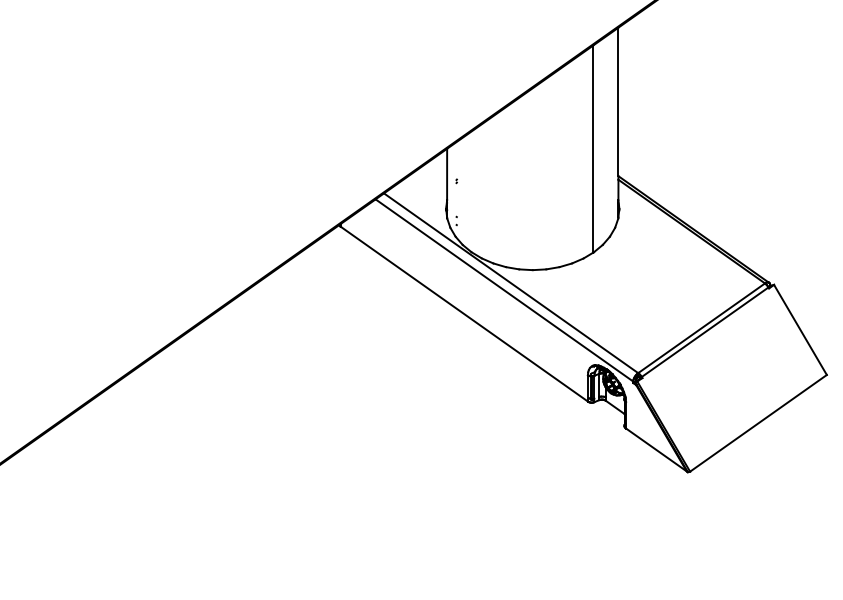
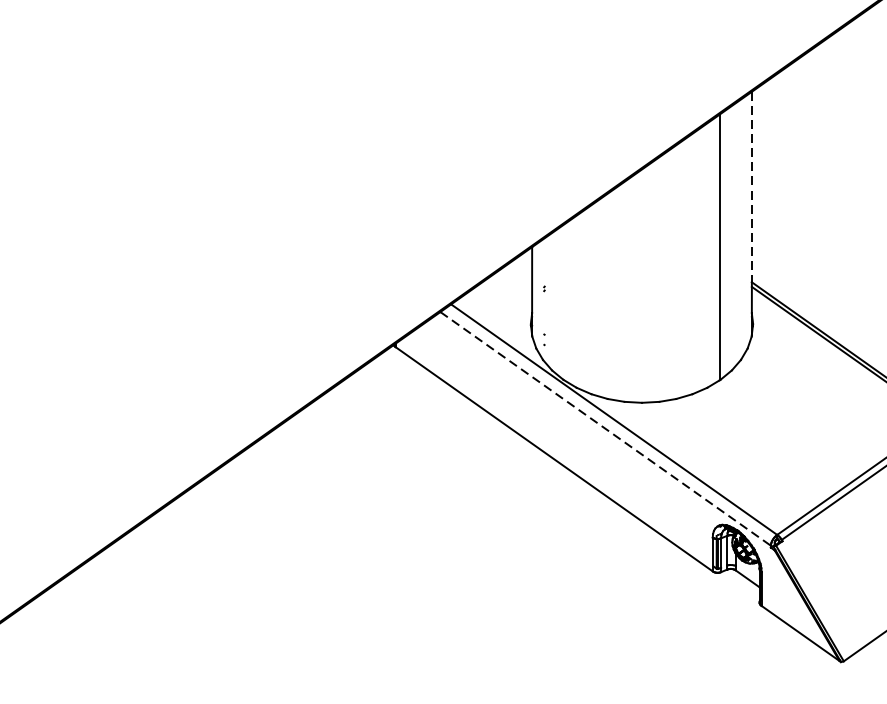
line: (618, 102) -> (751, 187), solid -> dashed
line: (504, 290) -> (605, 428), solid -> dashed

